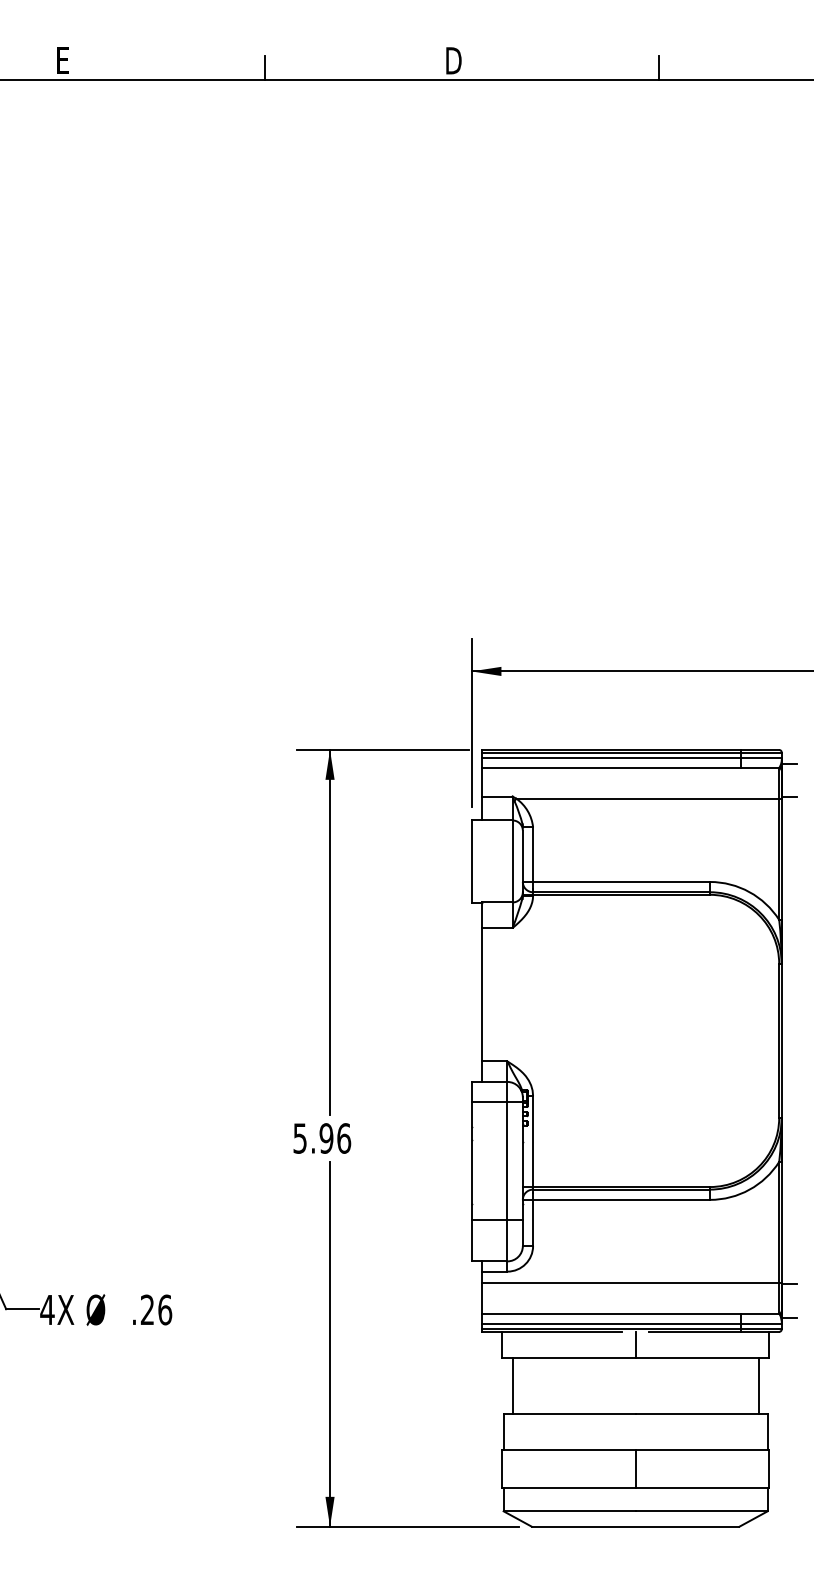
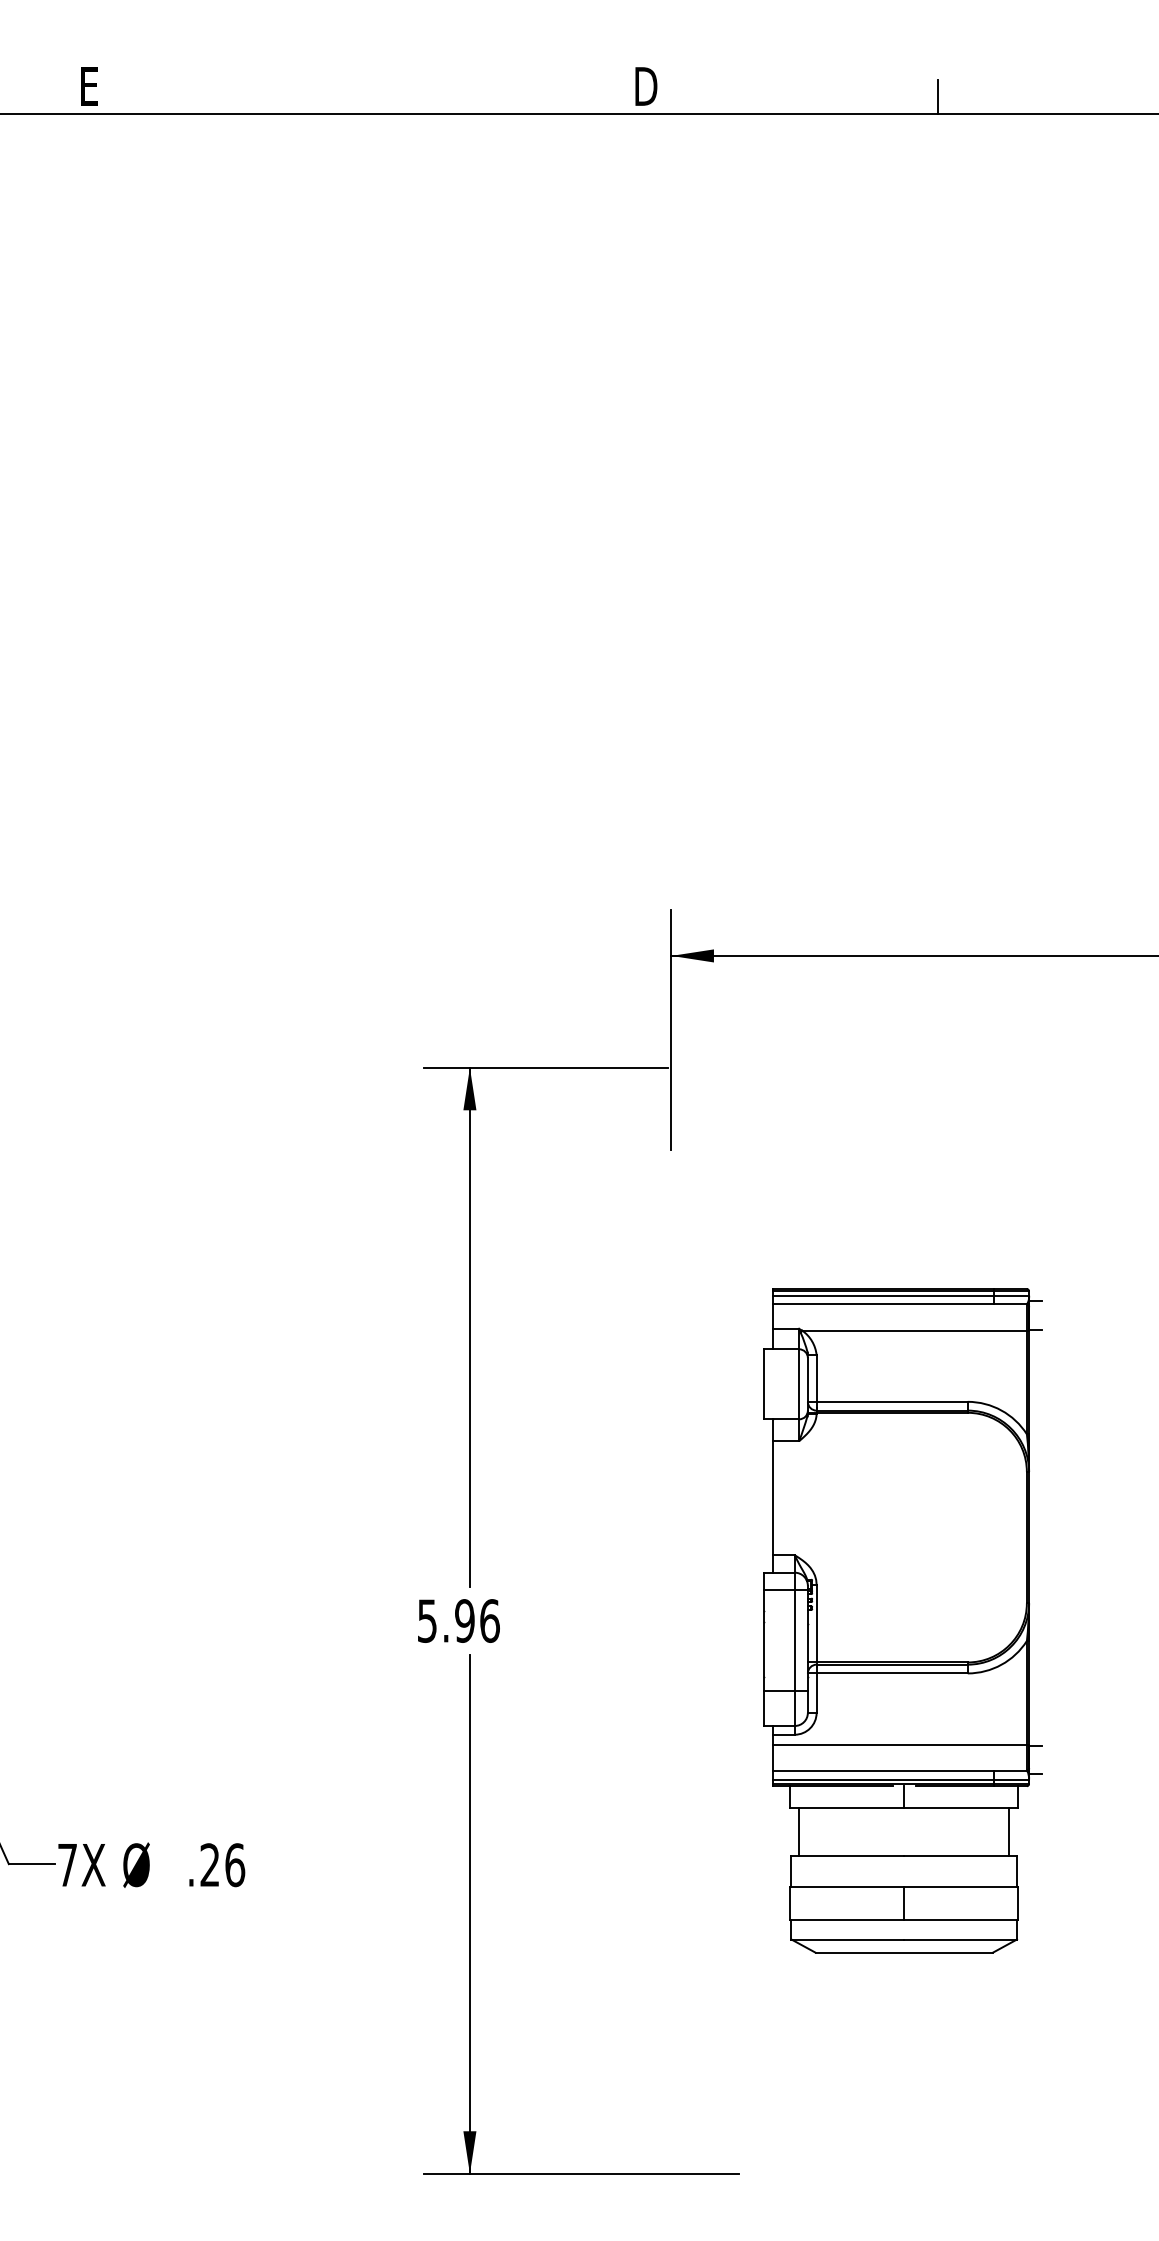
line: (265, 67) -> (377, 96), removed
part: (633, 1138) -> (902, 1620), size x0.6
text: (47, 1310) -> (67, 1865), 4X -> 7X

